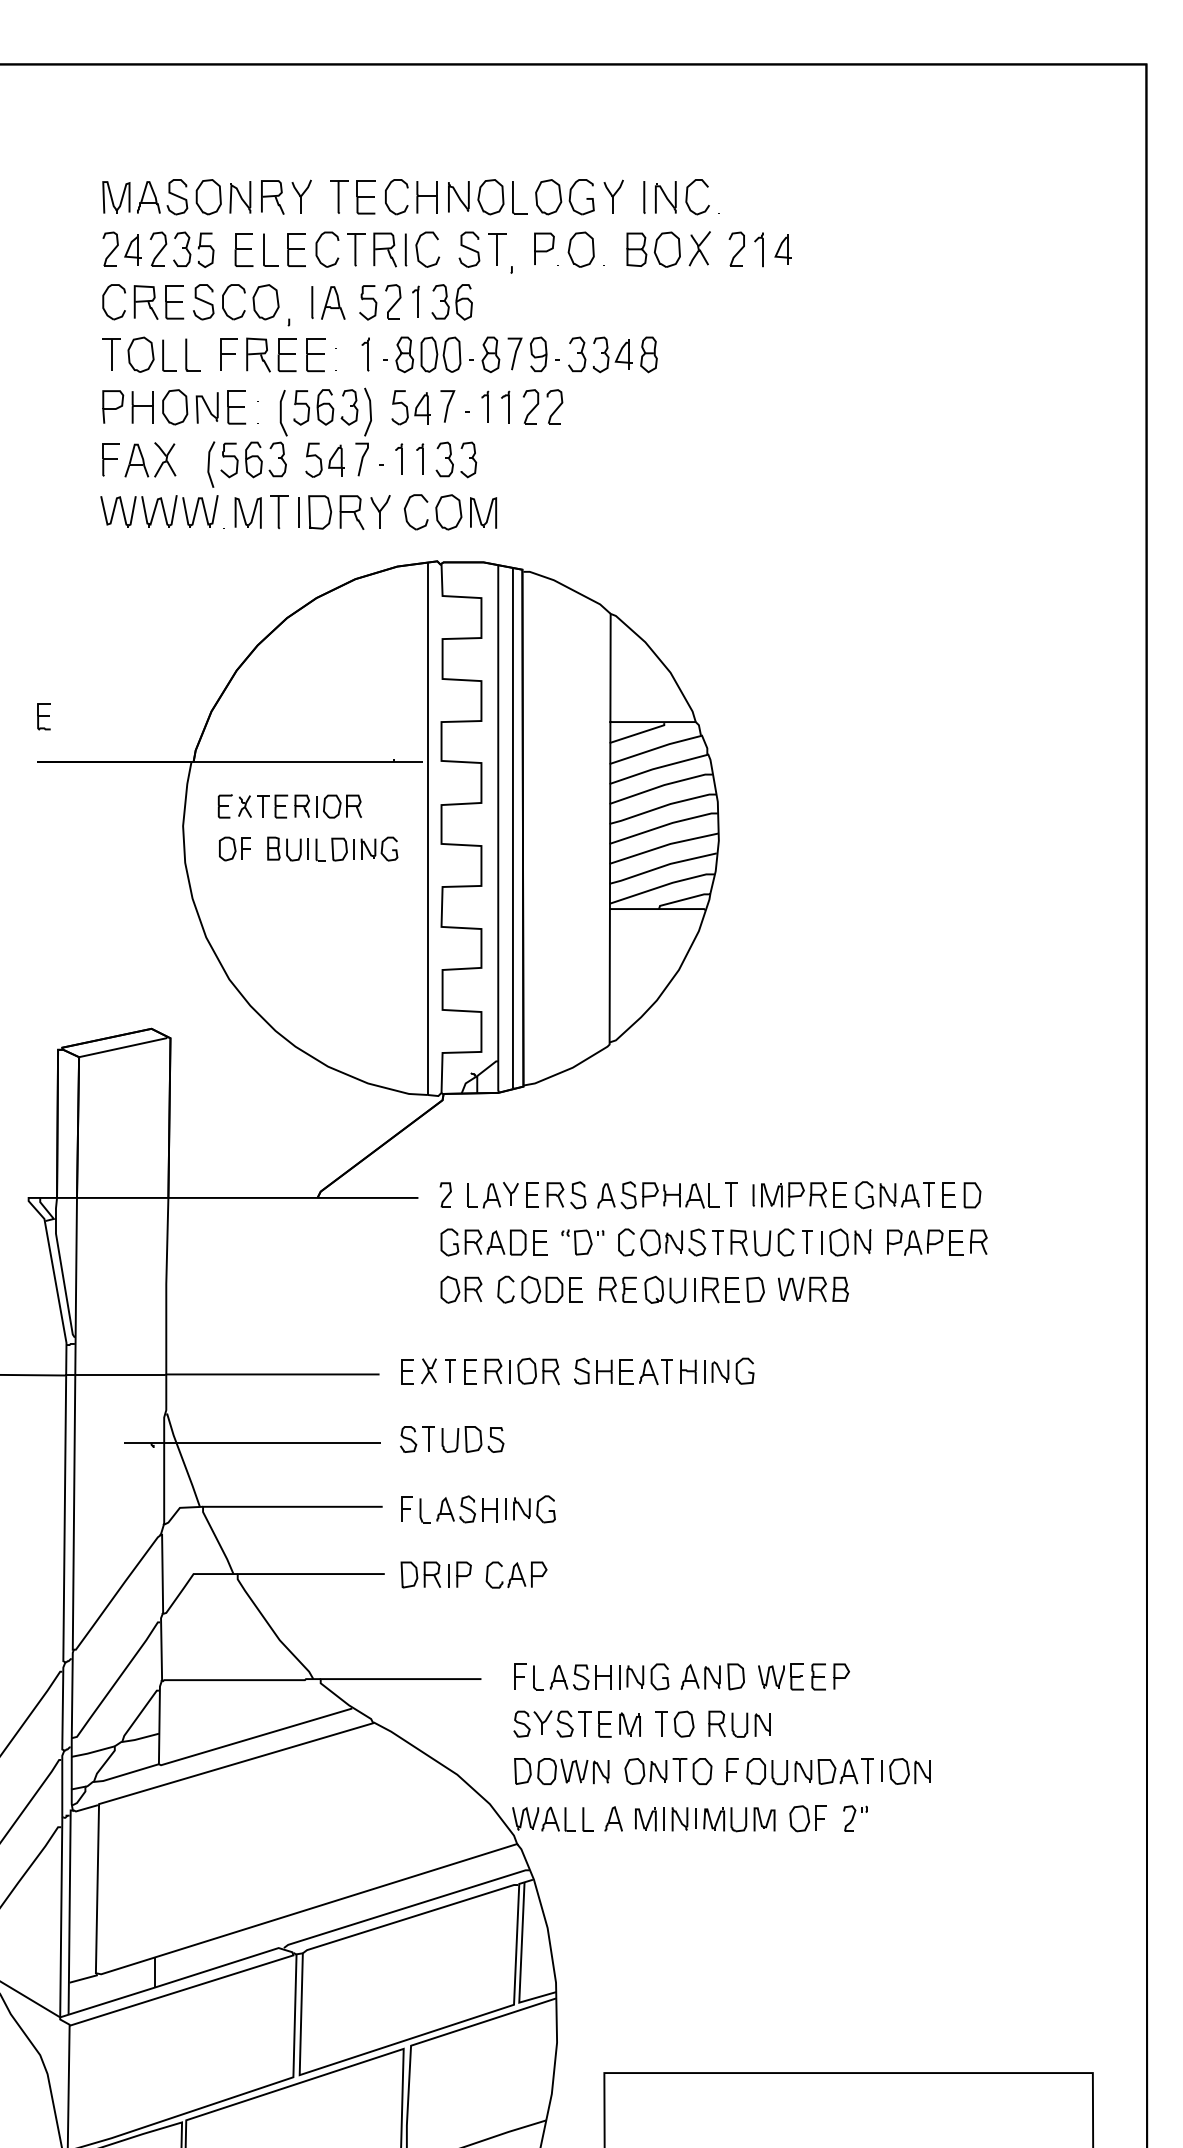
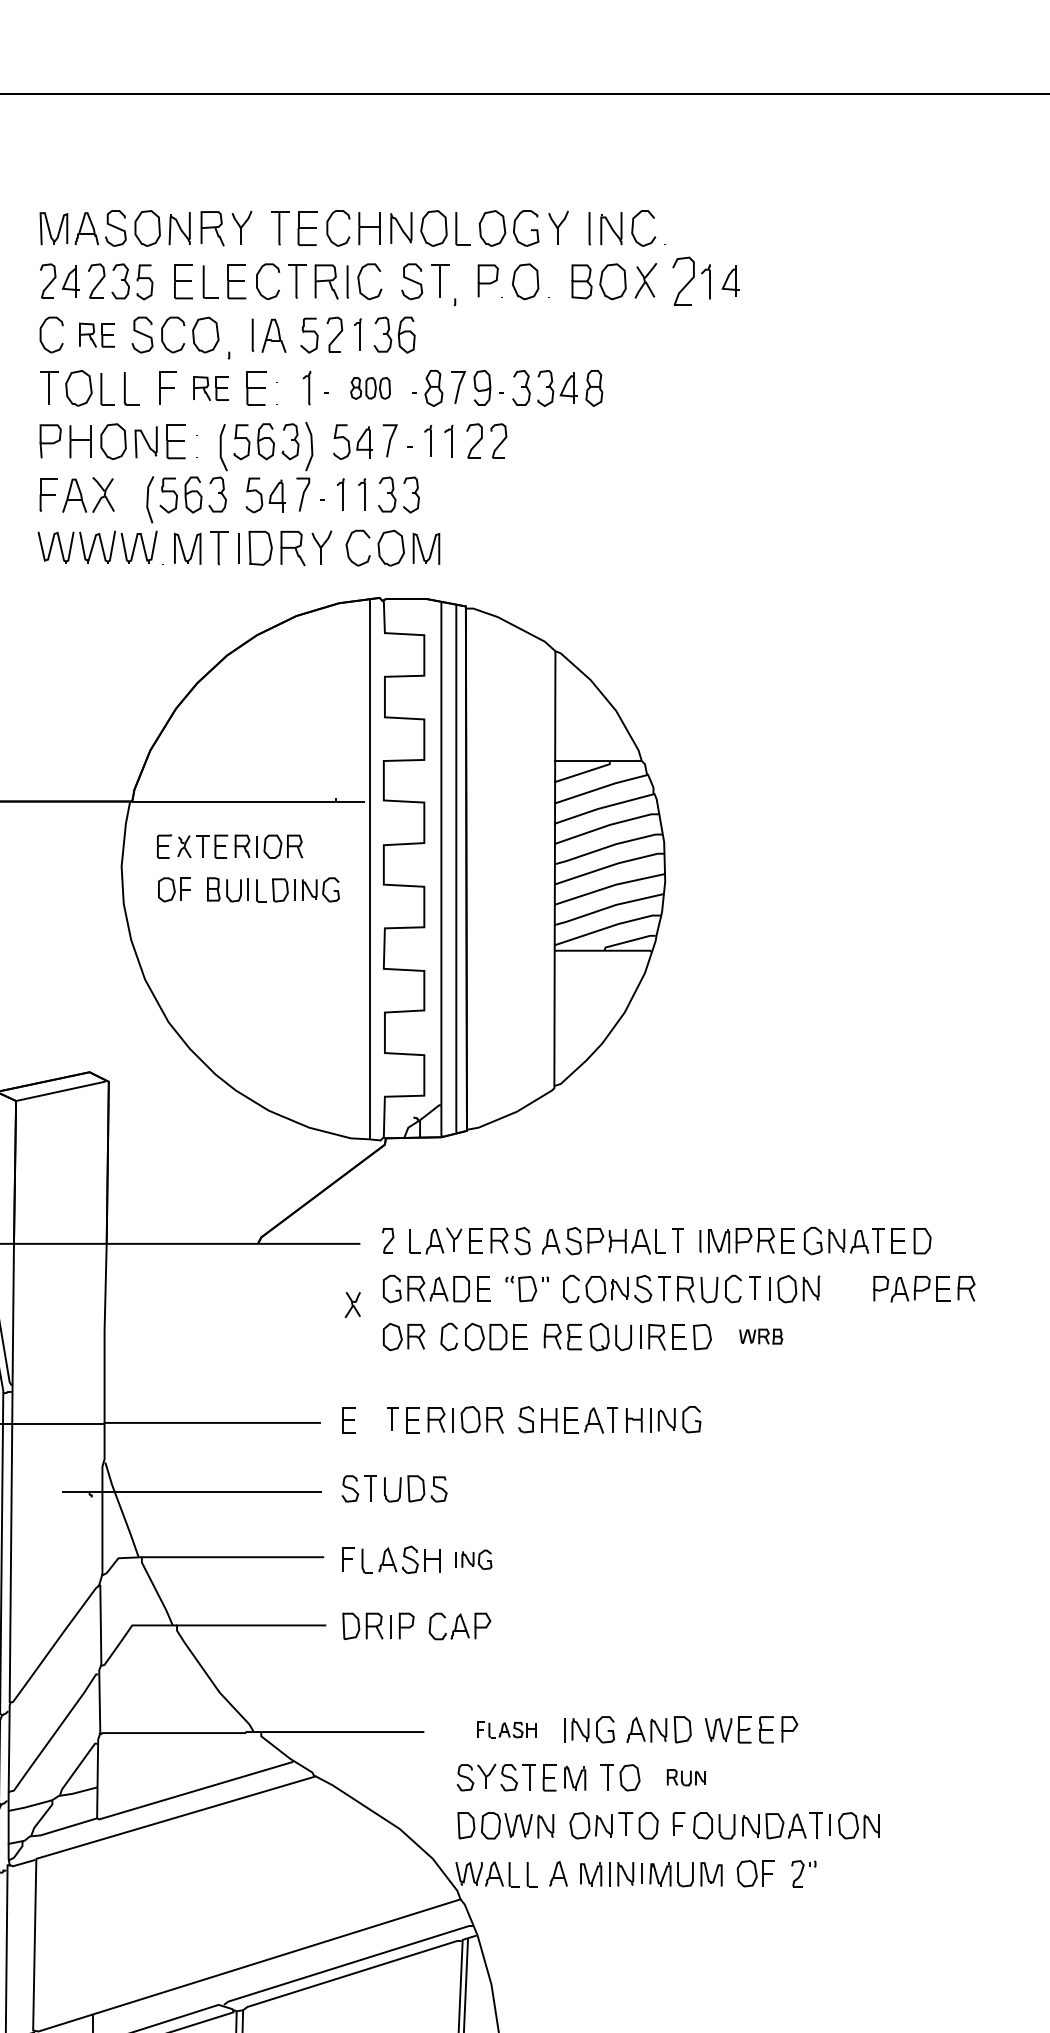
part: (736, 248) -> (683, 280), size x1.4
part: (158, 302) -> (96, 335), size x0.7
part: (271, 354) -> (211, 388), size x0.7
part: (428, 354) -> (370, 388), size x0.6
part: (937, 1242) -> (924, 1289), moved
part: (813, 1289) -> (761, 1336), size x0.6
part: (428, 1371) -> (352, 1305), moved
part: (530, 1509) -> (474, 1559), size x0.7
part: (562, 1676) -> (506, 1729), size x0.6
part: (739, 1723) -> (686, 1777), size x0.6

